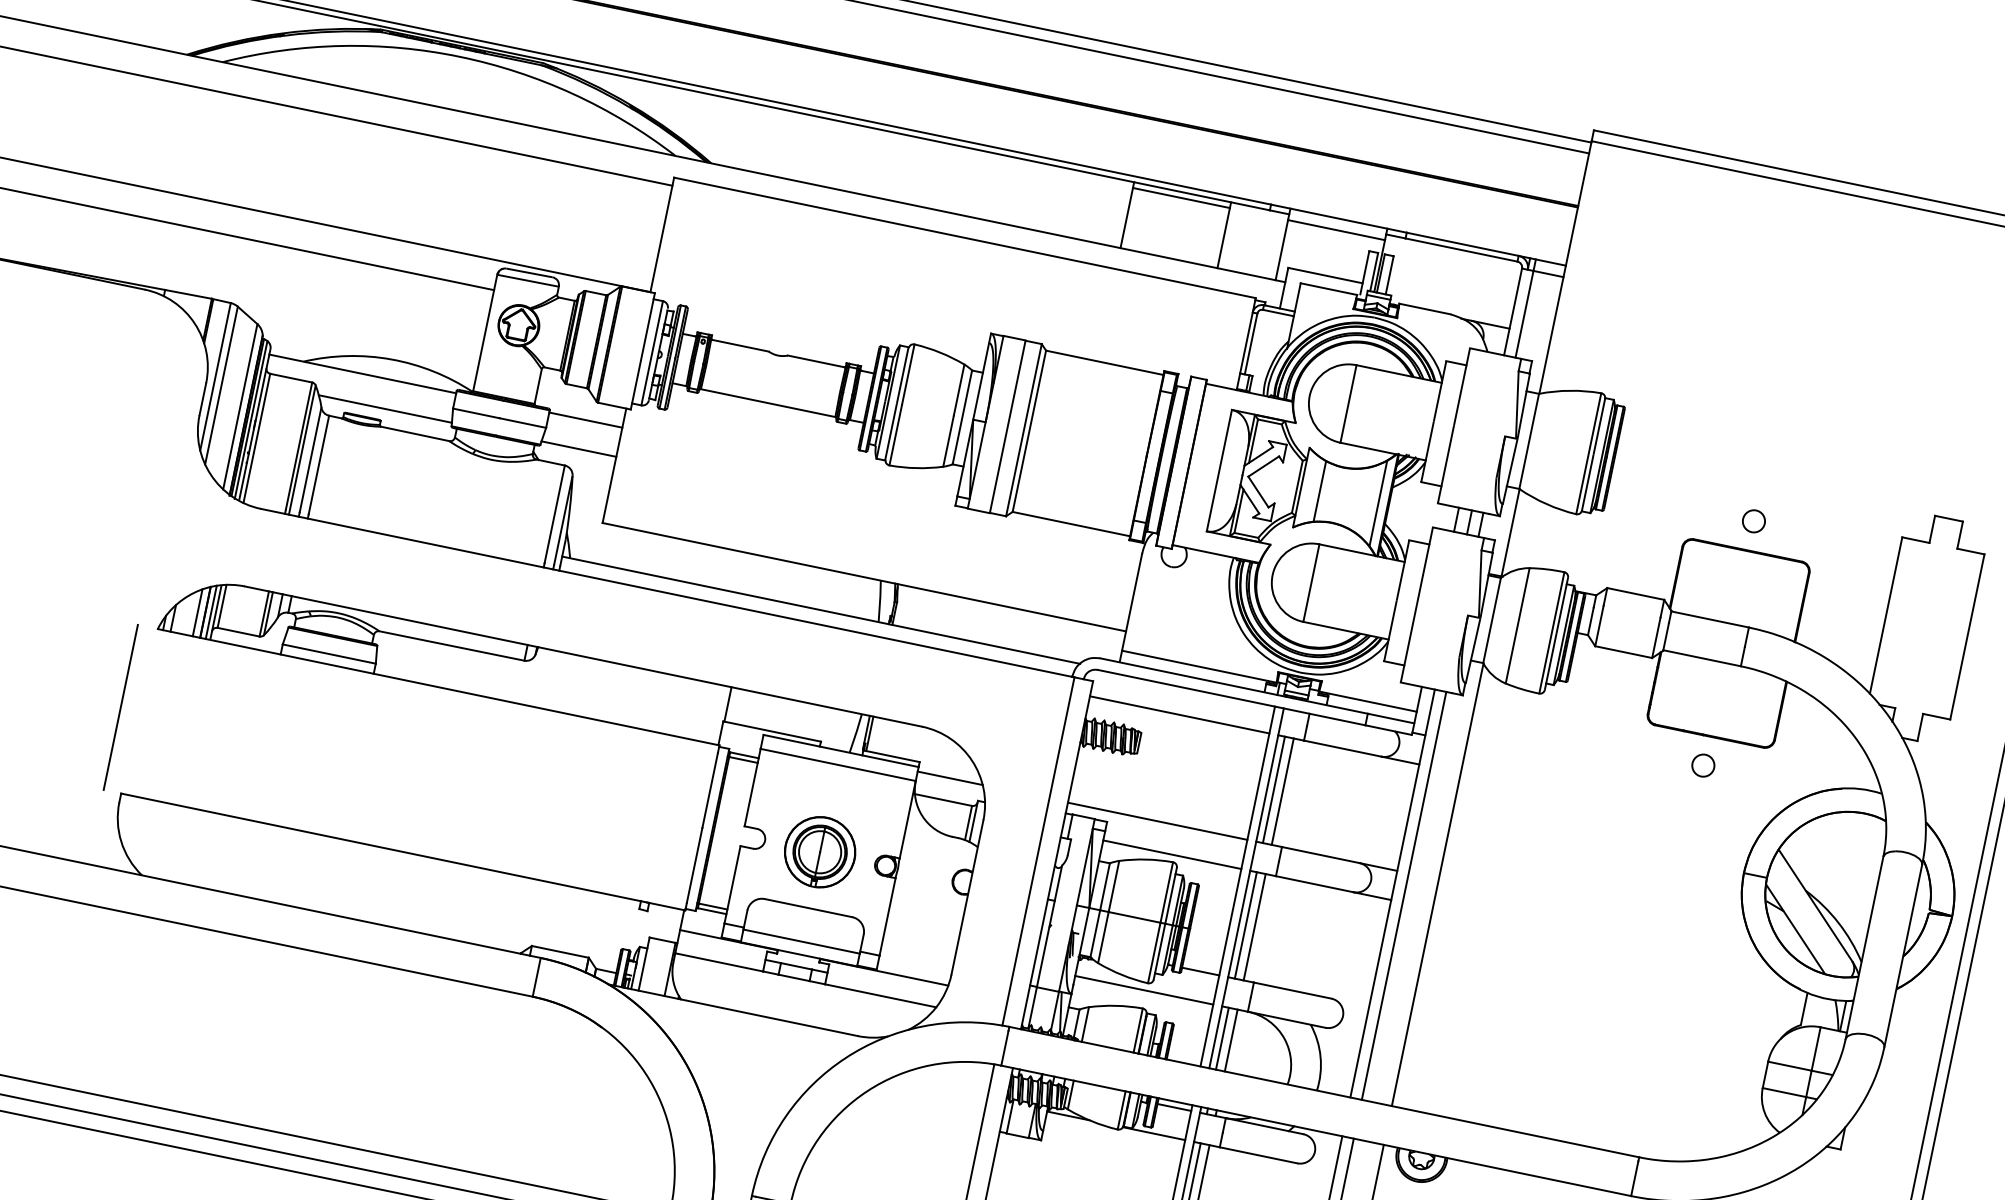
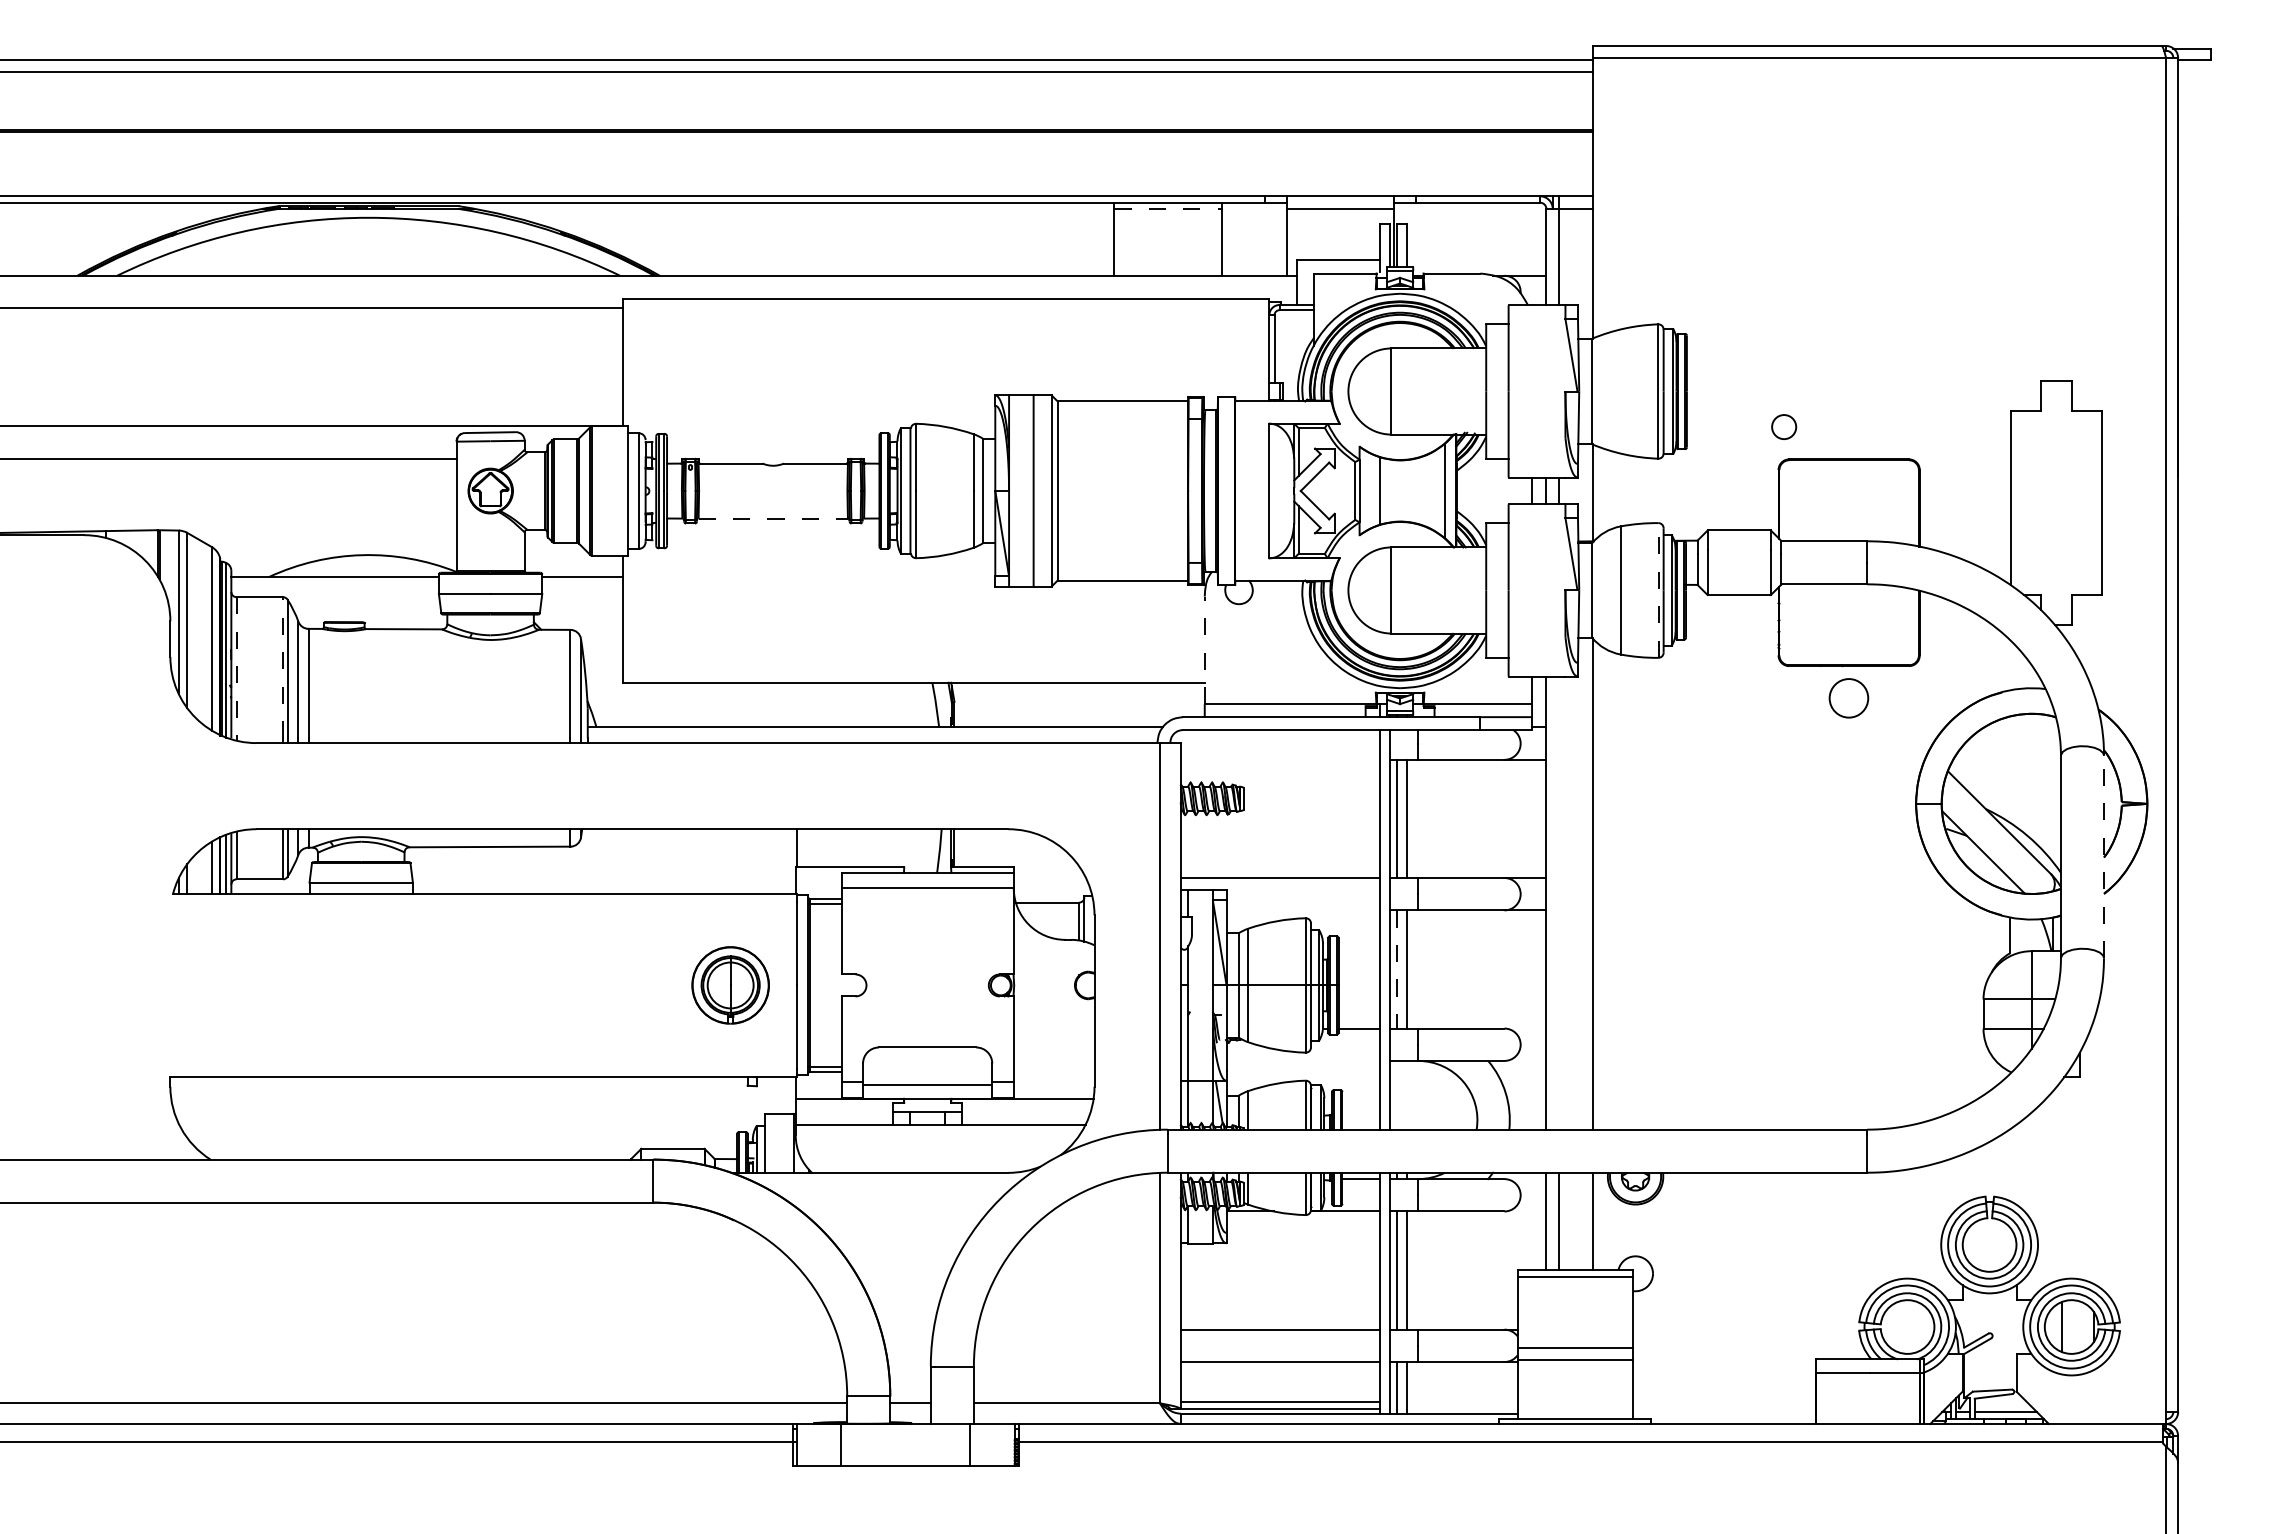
line: (1181, 198) -> (1168, 209), solid -> dashed
line: (768, 403) -> (773, 518), solid -> dashed
line: (384, 409) -> (366, 609), removed
line: (256, 438) -> (236, 668), solid -> dashed
line: (299, 445) -> (283, 667), solid -> dashed
line: (578, 449) -> (581, 609), removed
circle: (1754, 520) -> (1784, 426), moved
line: (1131, 602) -> (1204, 650), solid -> dashed
line: (1552, 632) -> (1658, 589), solid -> dashed
line: (120, 707) -> (150, 985), removed
line: (1179, 714) -> (1279, 759), removed
circle: (1703, 765) -> (1849, 698), size x1.6
line: (949, 778) -> (1049, 878), removed
part: (819, 852) -> (730, 985), moved
line: (1171, 854) -> (1302, 910), removed
line: (1404, 895) -> (1559, 902), removed
line: (1246, 925) -> (1397, 969), solid -> dashed
line: (1903, 955) -> (2104, 856), solid -> dashed
line: (1143, 989) -> (1302, 1060), removed
line: (1222, 1038) -> (1397, 1094), removed
line: (1230, 1039) -> (1406, 1094), removed

